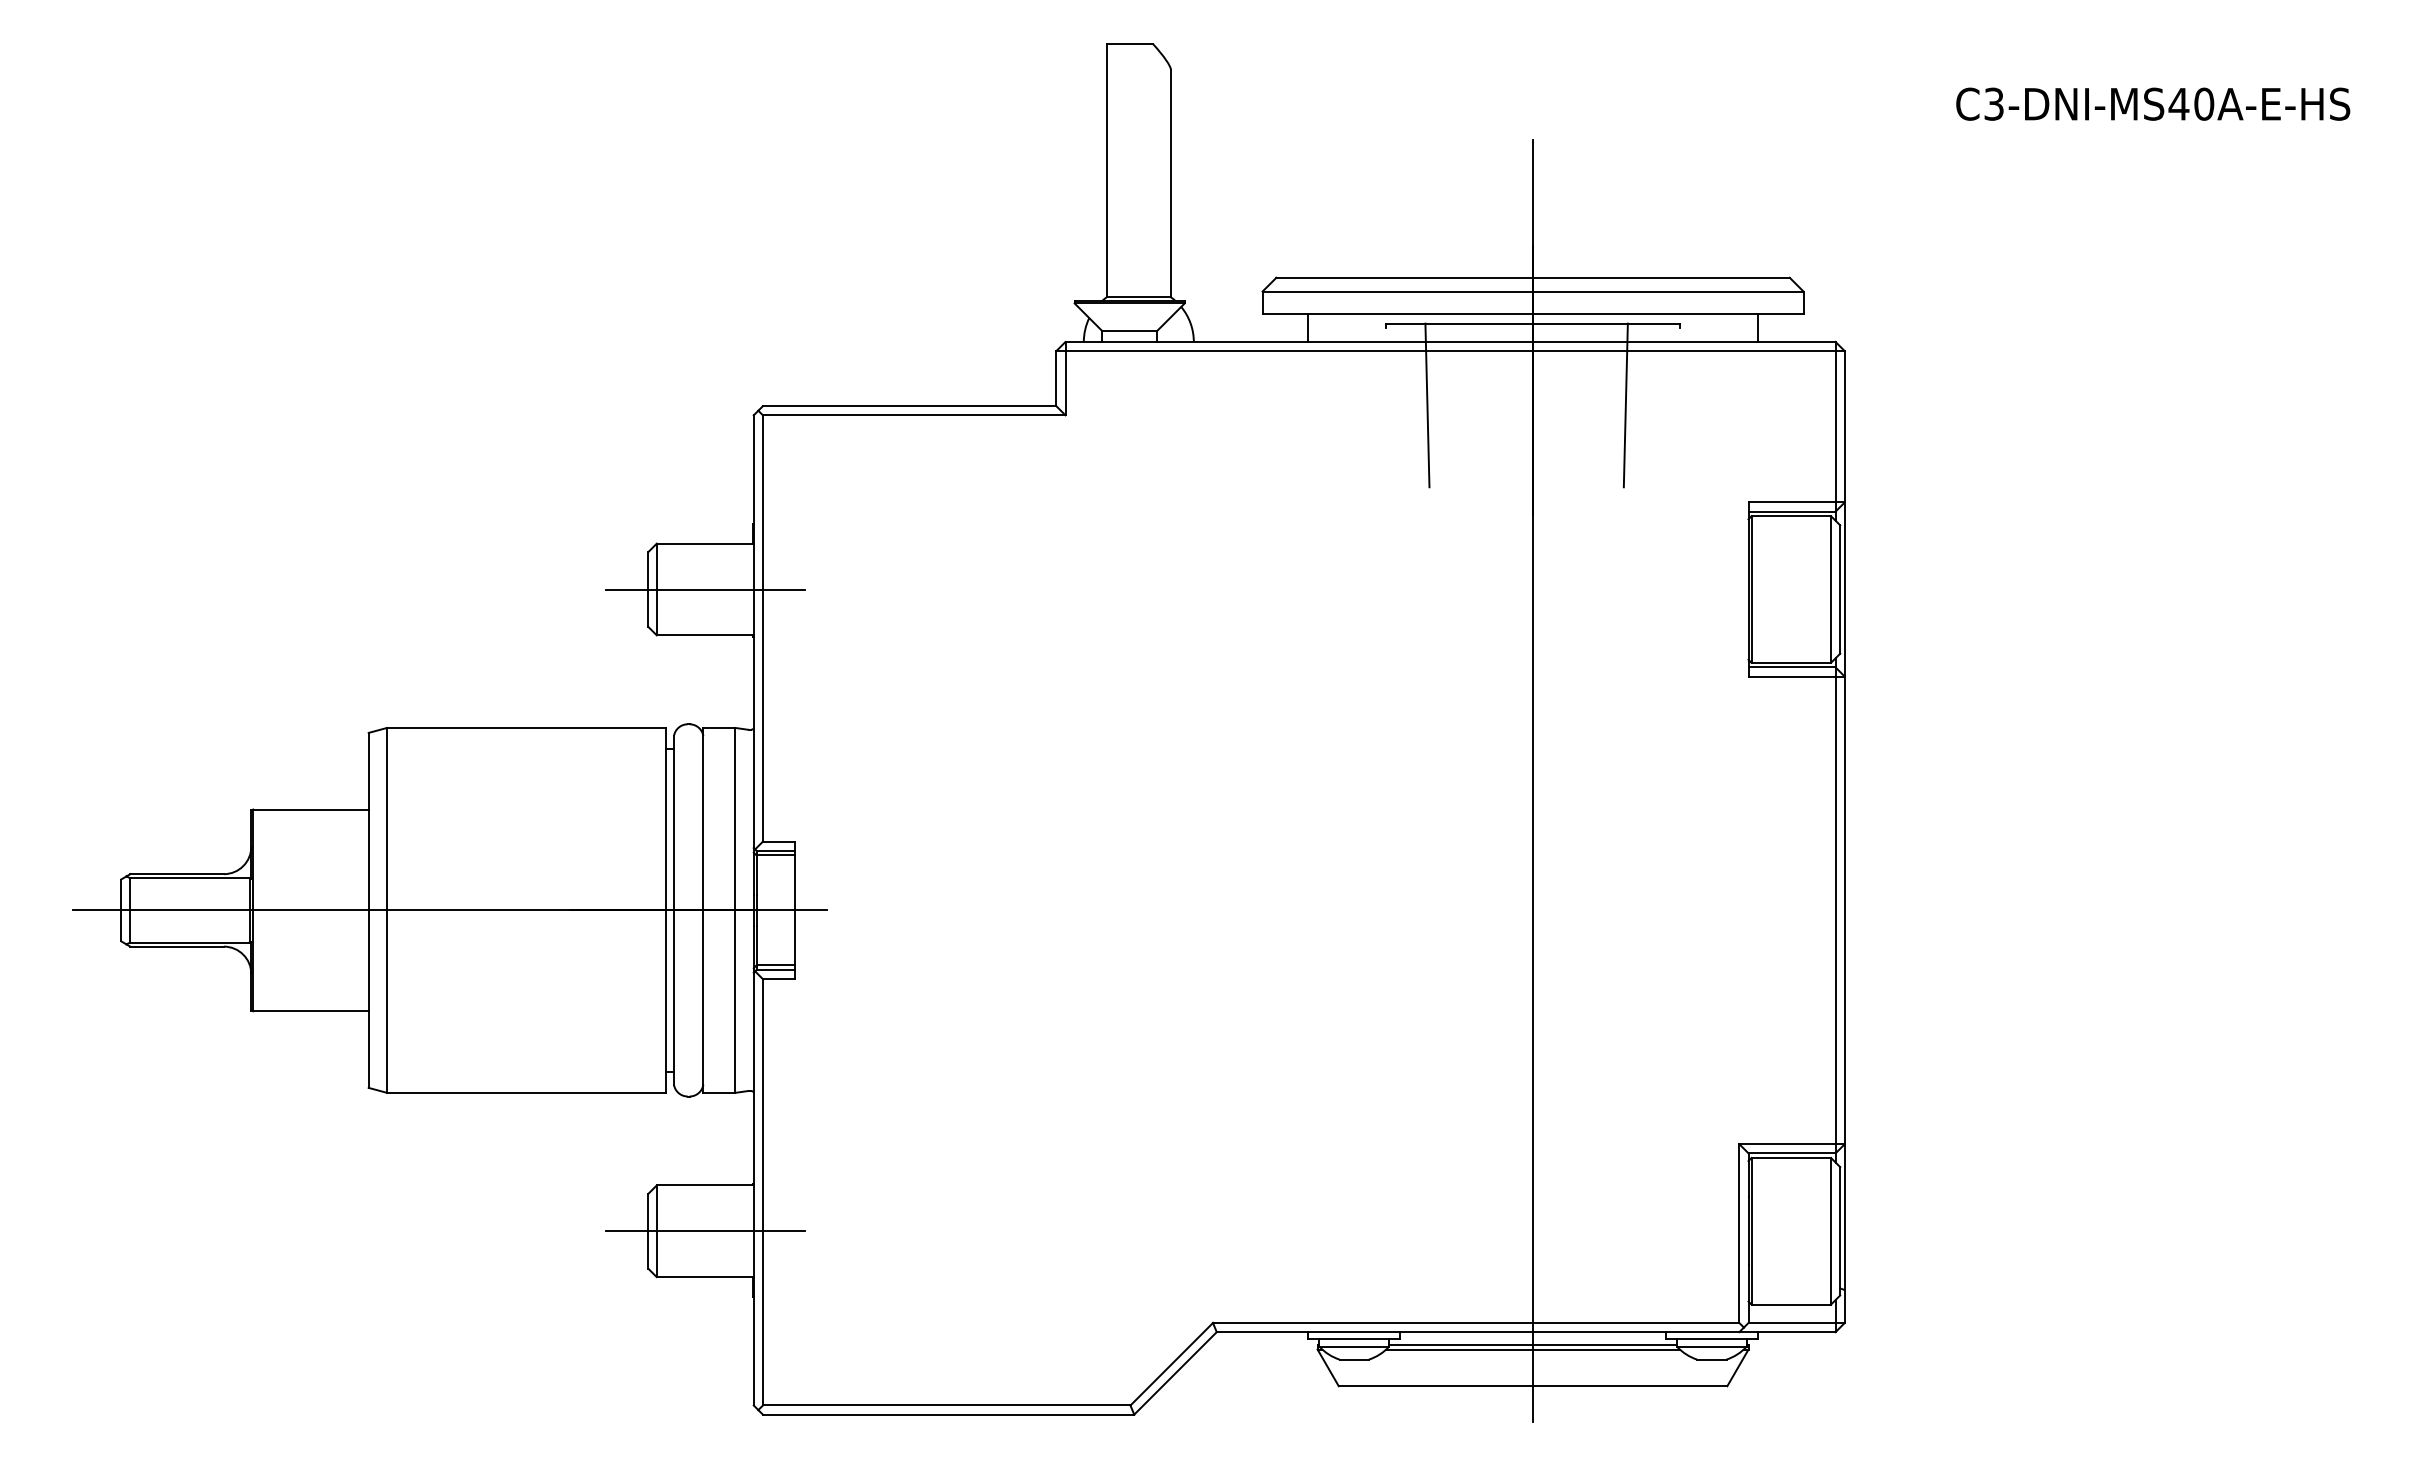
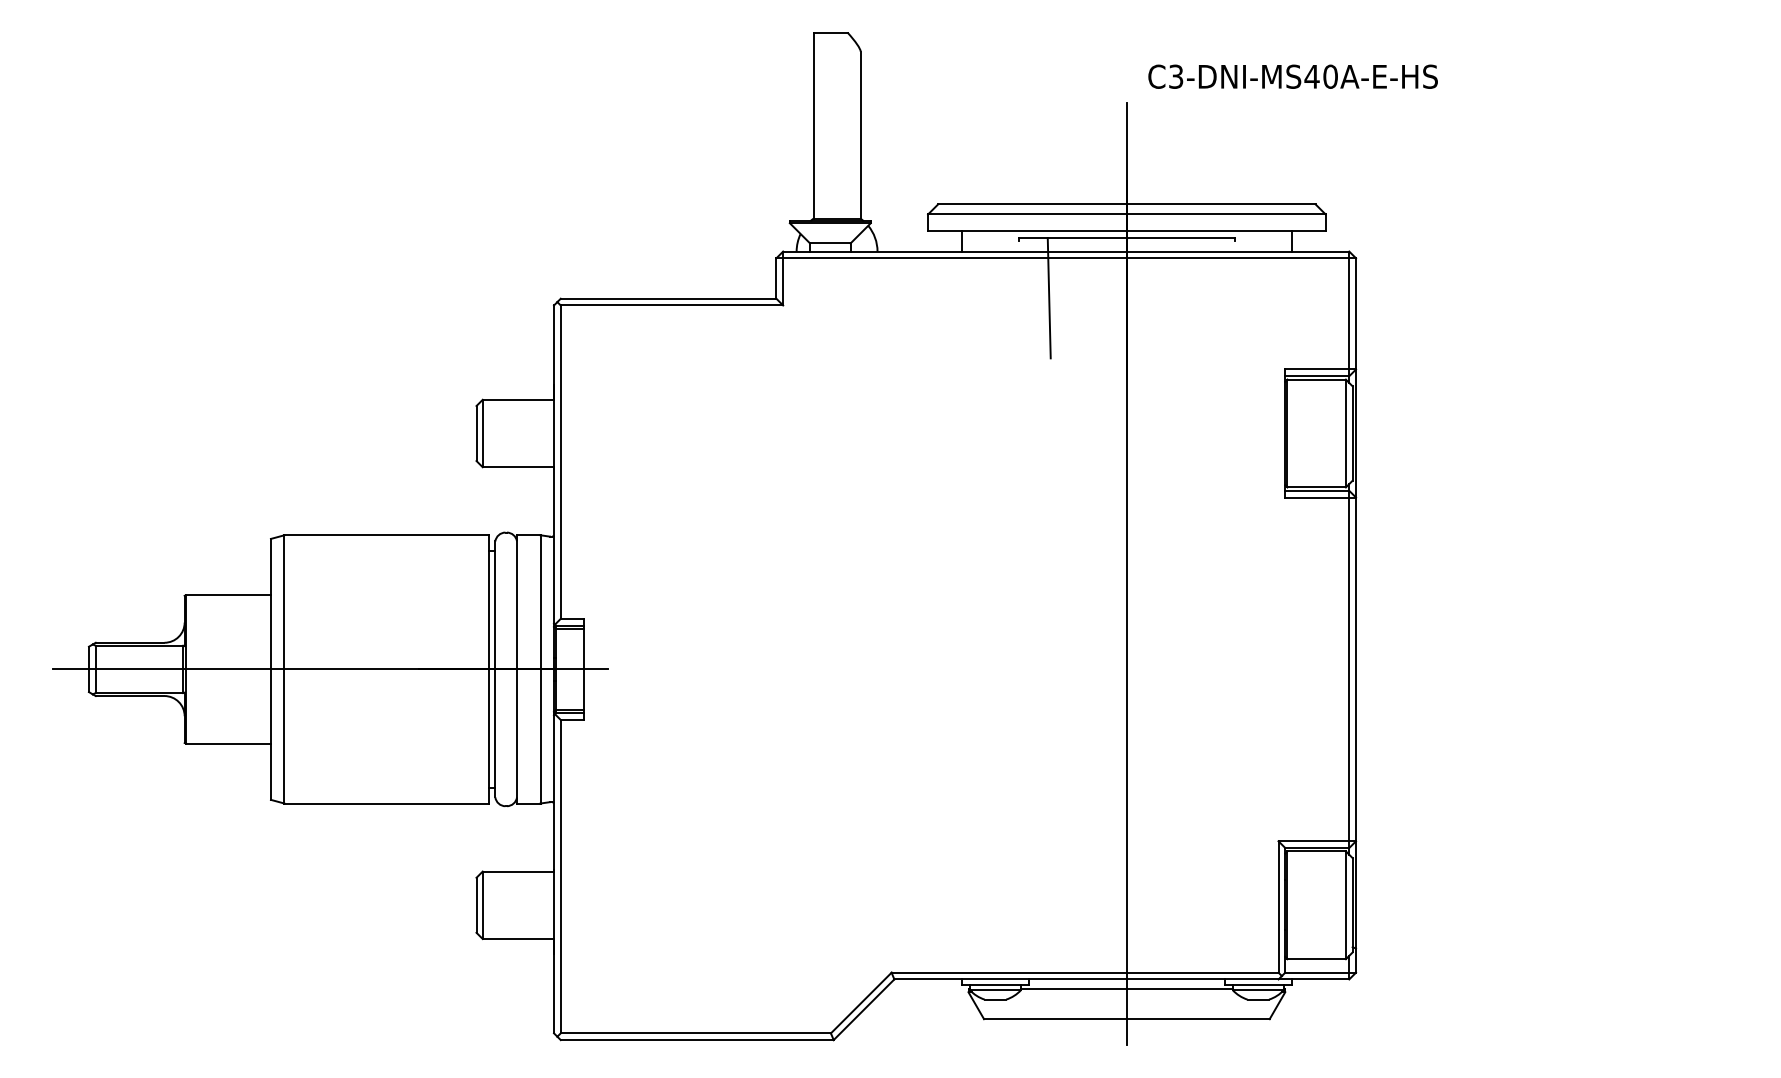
text: (2153, 103) -> (1293, 76), moved
line: (1625, 405) -> (1194, 298), removed
line: (705, 589) -> (518, 433), removed
line: (705, 1231) -> (518, 905), removed
line: (1532, 1349) -> (1126, 992), removed

